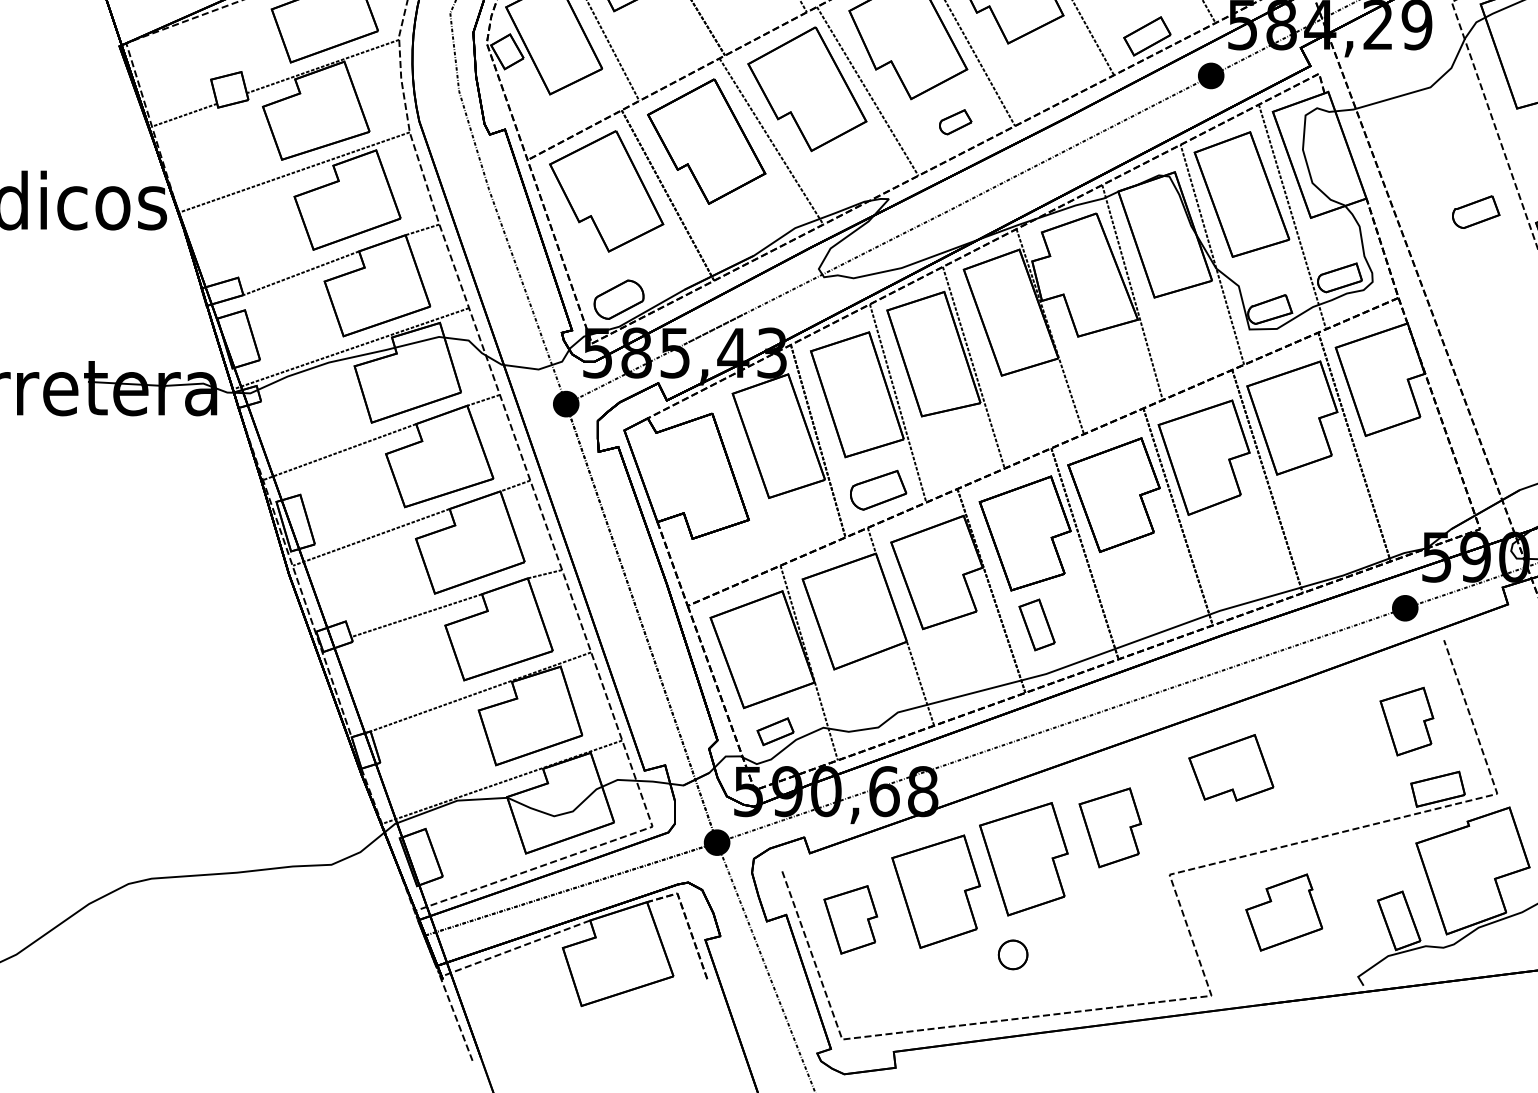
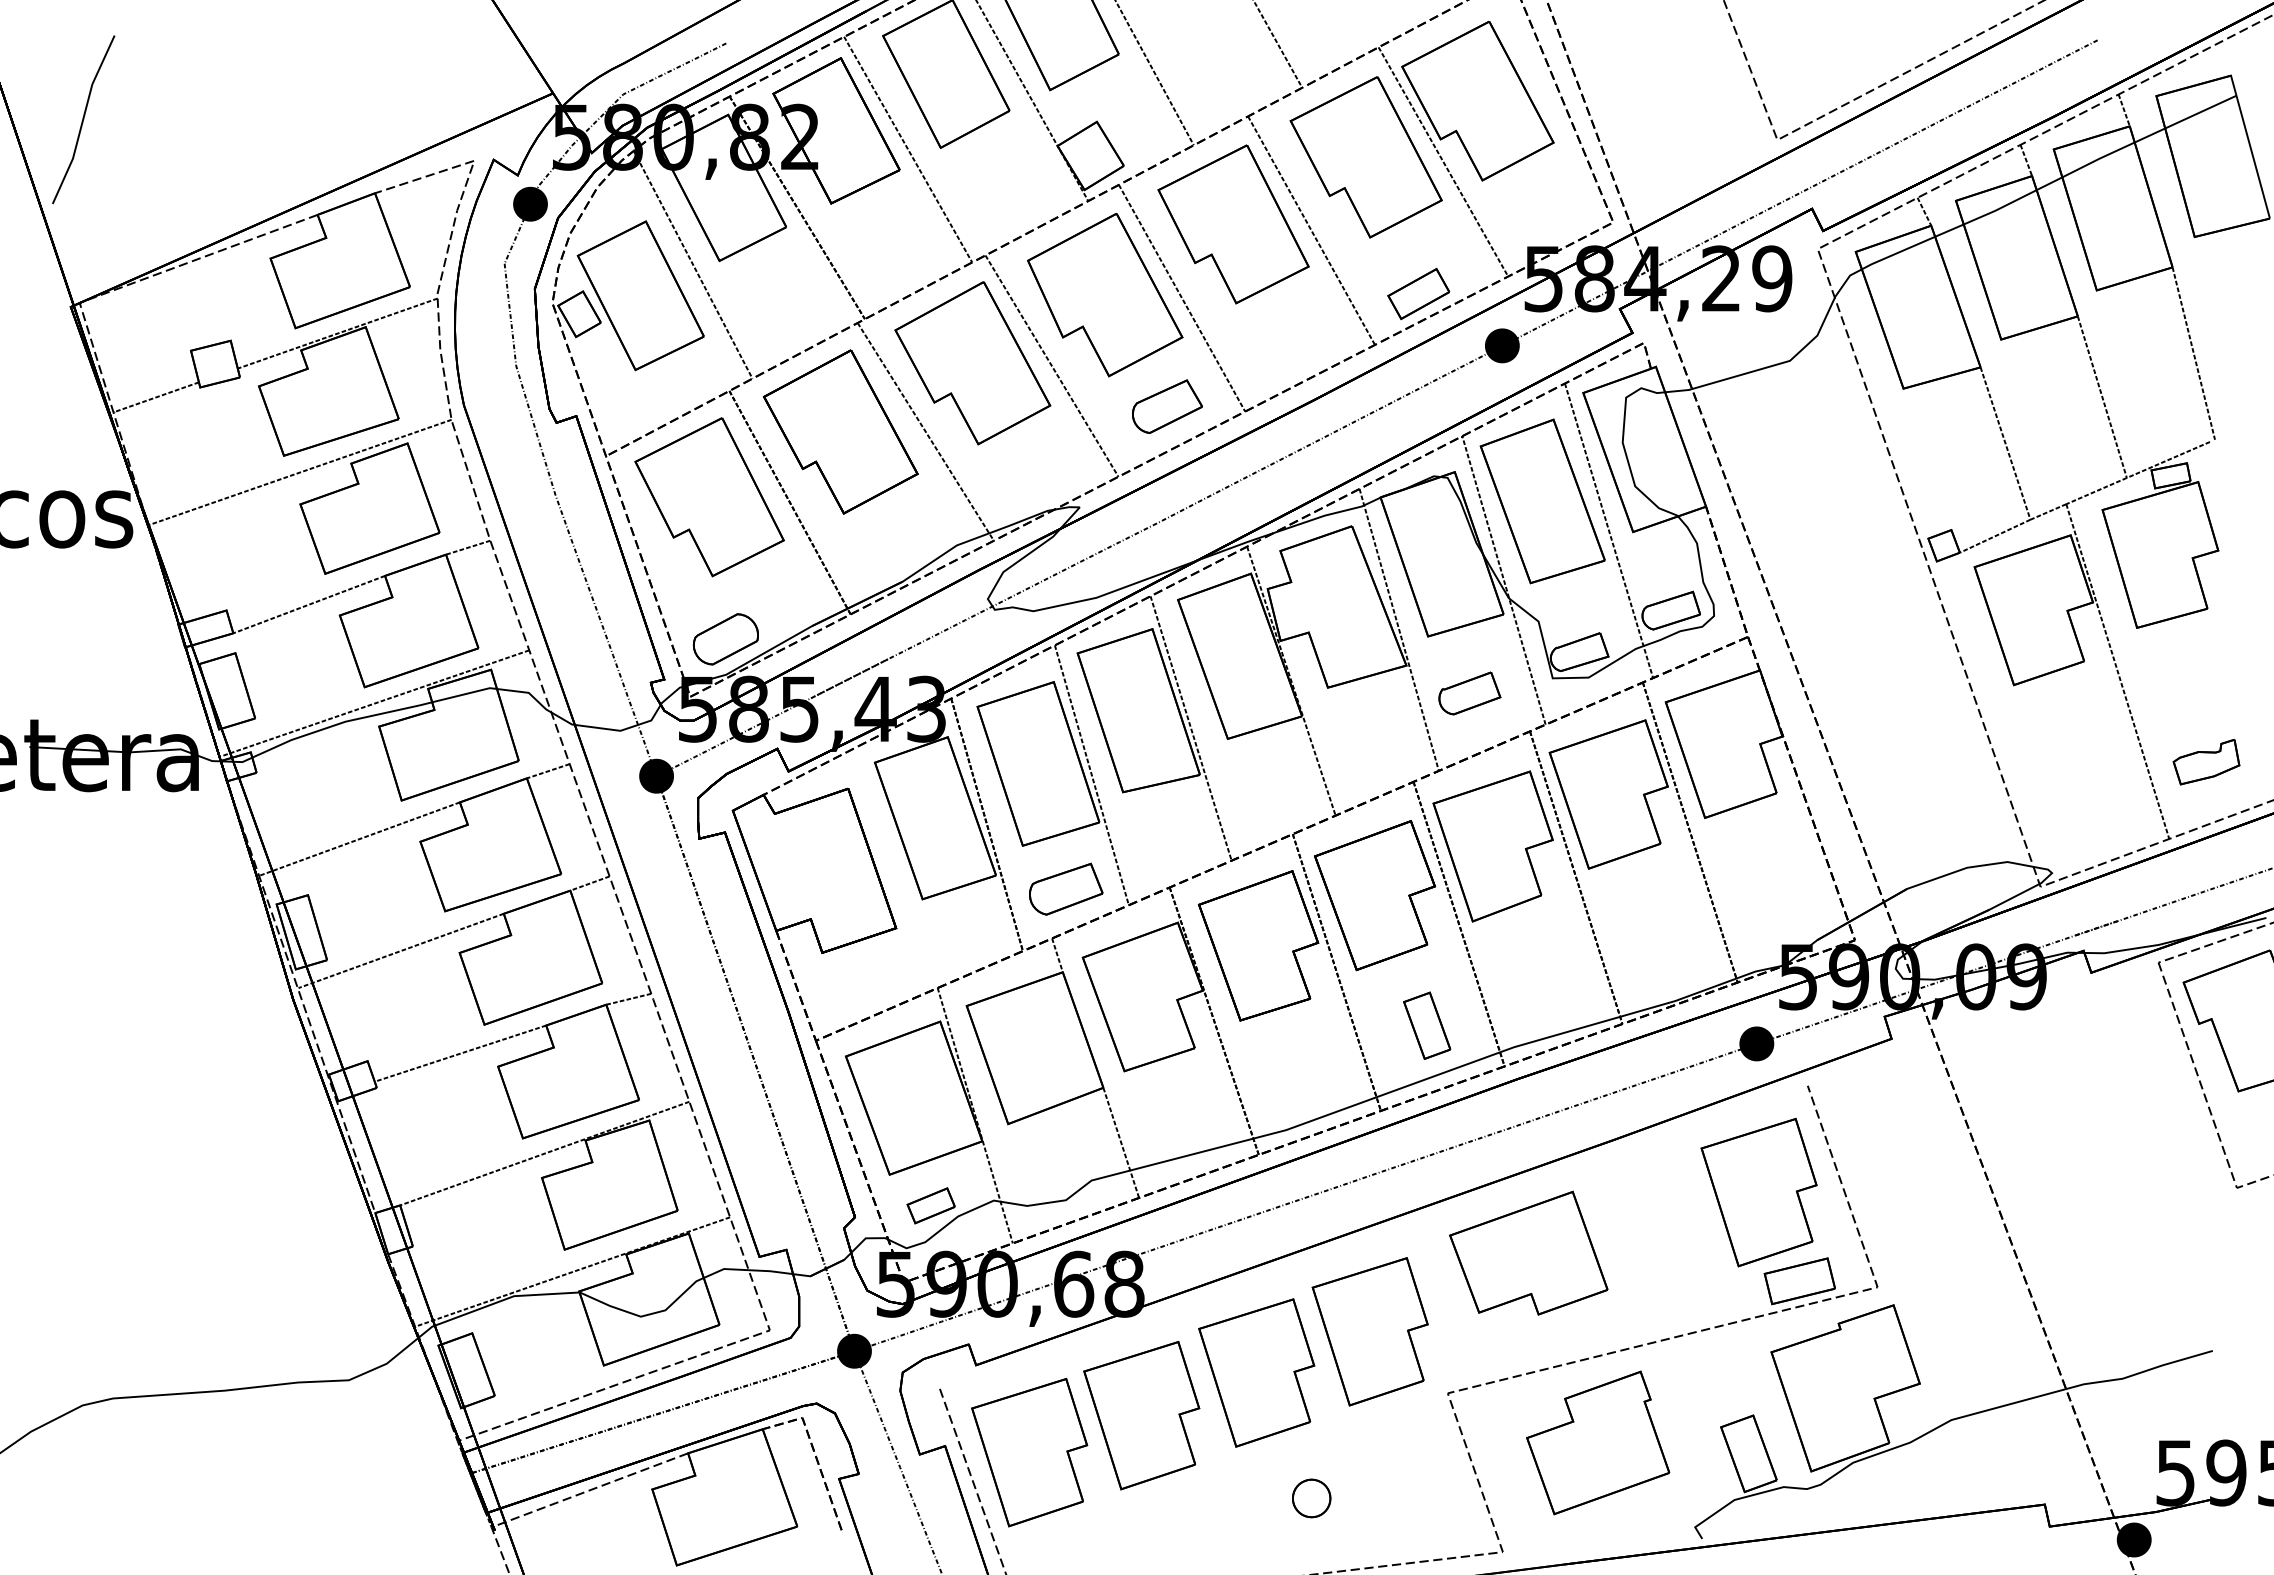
part: (955, 122) -> (1167, 406), size x1.67
part: (1475, 212) -> (1469, 693), moved
part: (1037, 624) -> (1427, 1025), moved
part: (1406, 721) -> (1758, 1192), size x1.67
part: (1231, 767) -> (1528, 1252), size x1.43
part: (1109, 827) -> (1369, 1331), size x1.43
part: (1284, 912) -> (1598, 1442), size x1.43
part: (850, 919) -> (1029, 1452), size x1.67
part: (1013, 954) -> (1311, 1498), moved

